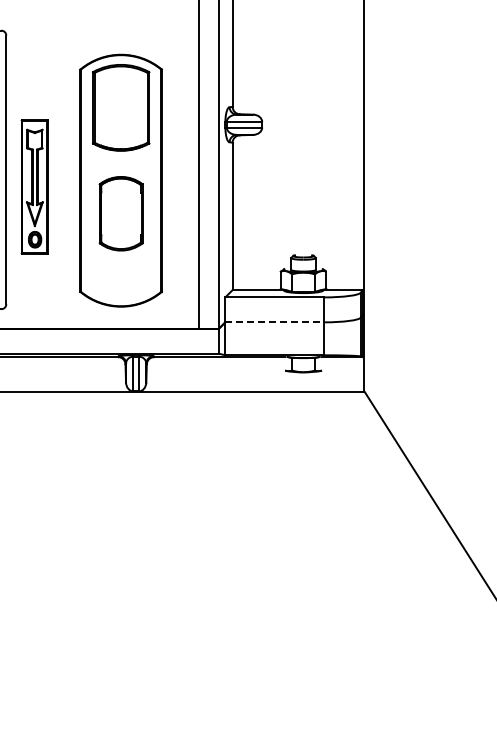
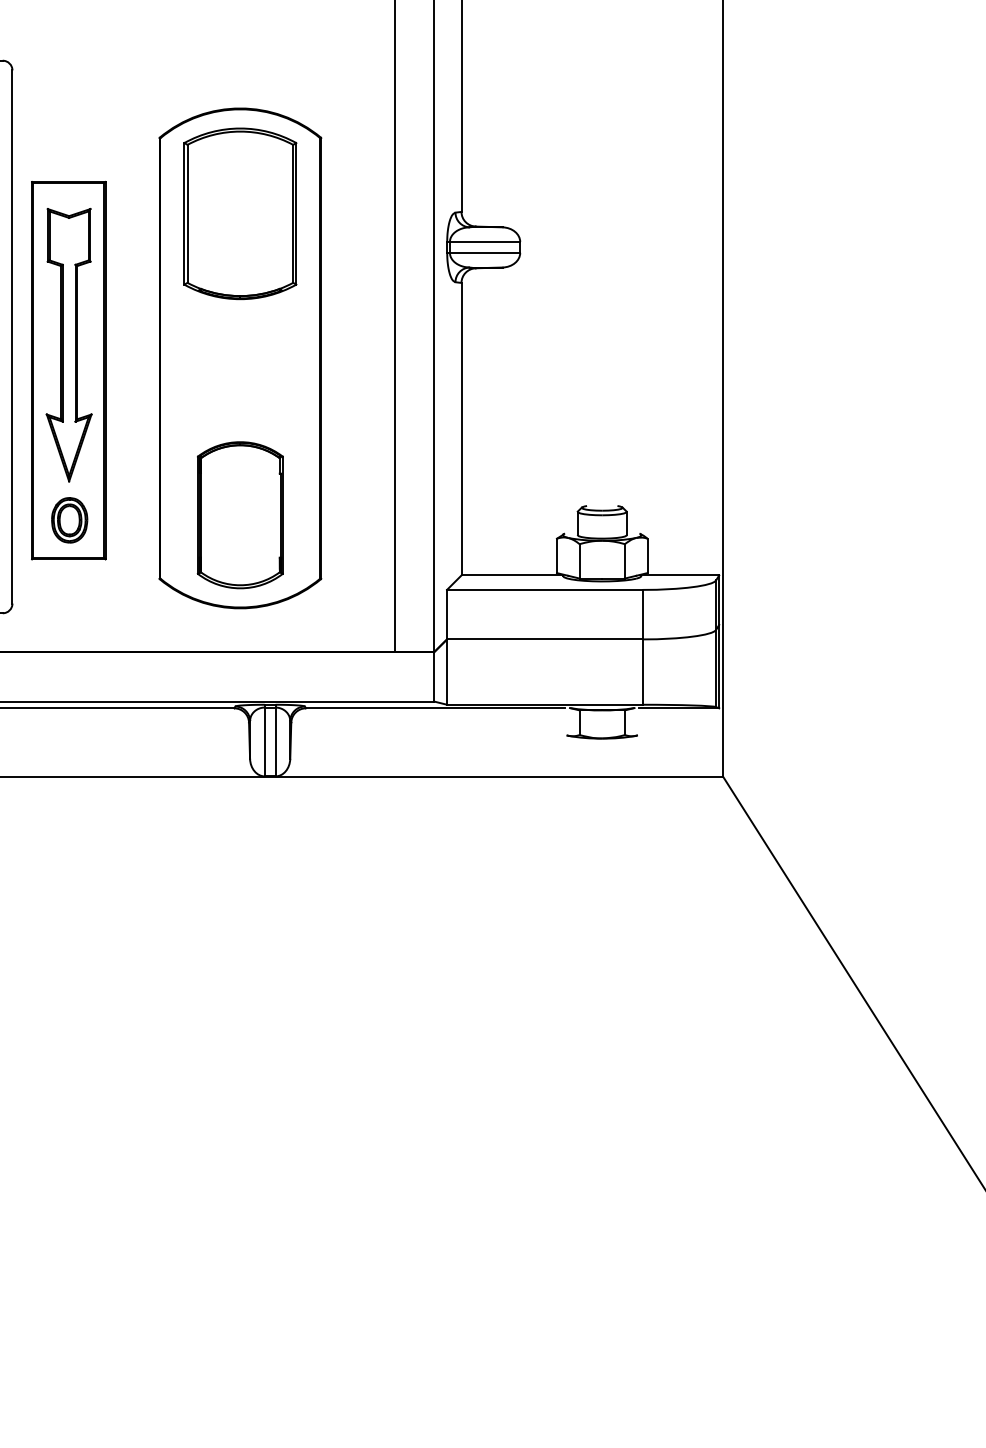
part: (34, 186) -> (68, 369), size x1.43
part: (120, 213) -> (239, 514), moved
line: (275, 322) -> (546, 639), dashed -> solid

